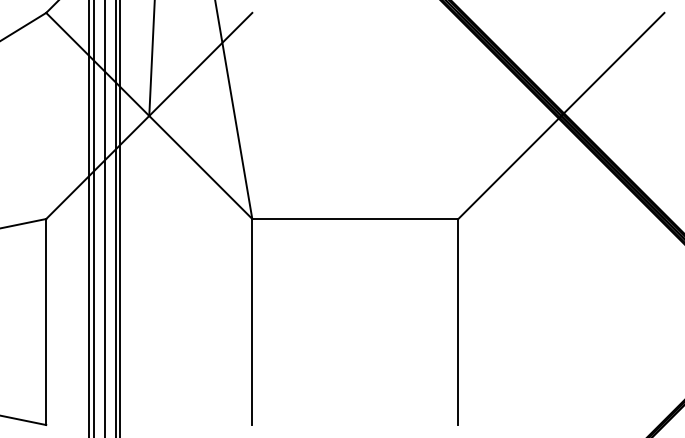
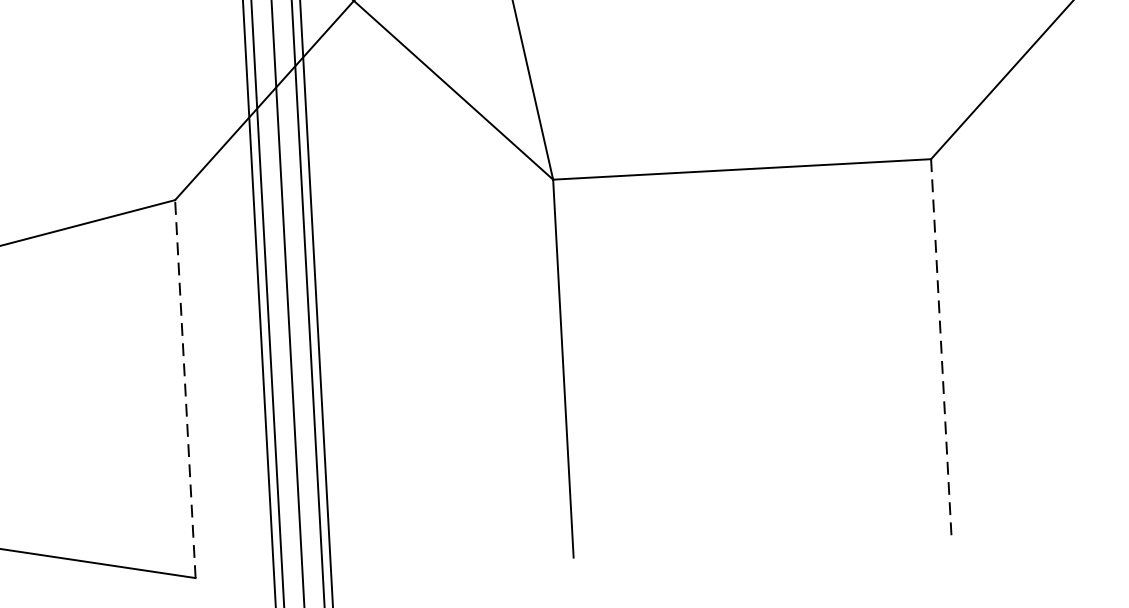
line: (46, 321) -> (185, 388), solid -> dashed
line: (458, 322) -> (941, 349), solid -> dashed

